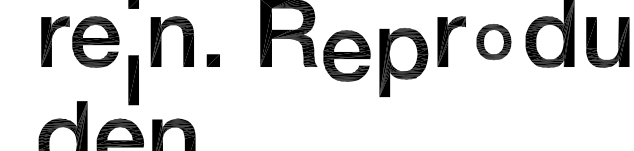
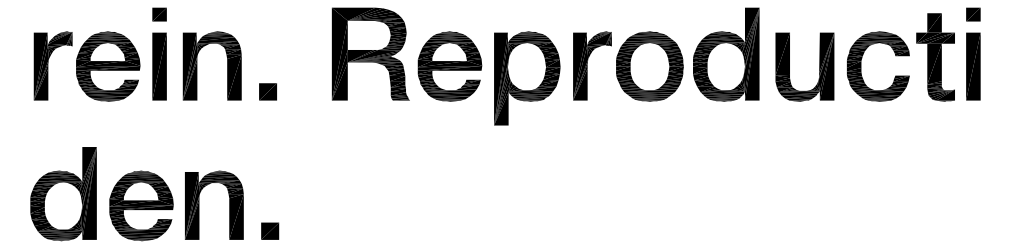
part: (493, 41) -> (649, 66), size x1.43
part: (346, 55) -> (449, 66), moved
part: (404, 62) -> (527, 78), moved
part: (133, 80) -> (159, 66), moved

